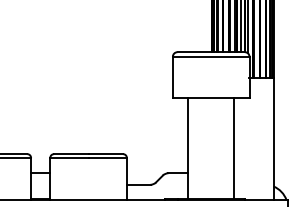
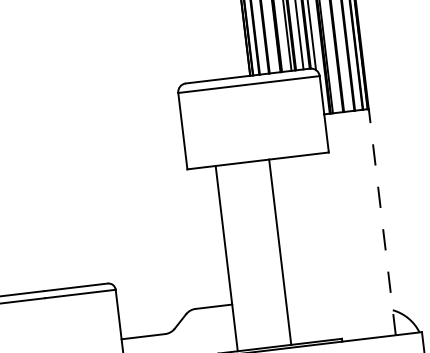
line: (273, 138) -> (381, 221), solid -> dashed
line: (234, 148) -> (280, 252), moved

